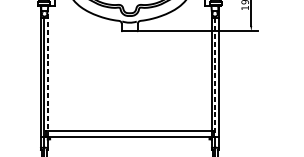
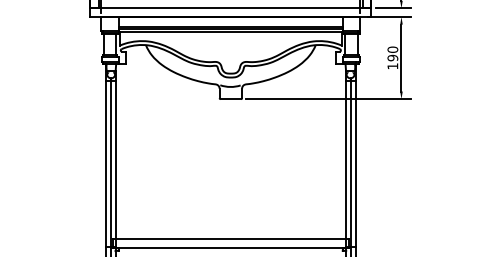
line: (47, 73) -> (115, 158), dashed -> solid
line: (215, 77) -> (350, 164), dashed -> solid

